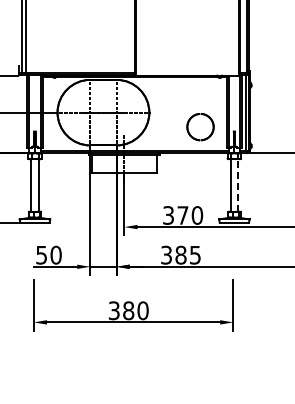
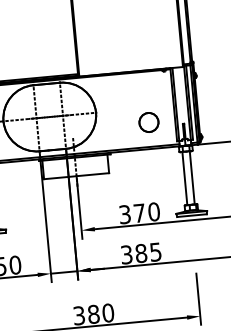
part: (200, 126) -> (148, 121), size x0.71
line: (238, 184) -> (192, 176), dashed -> solid

